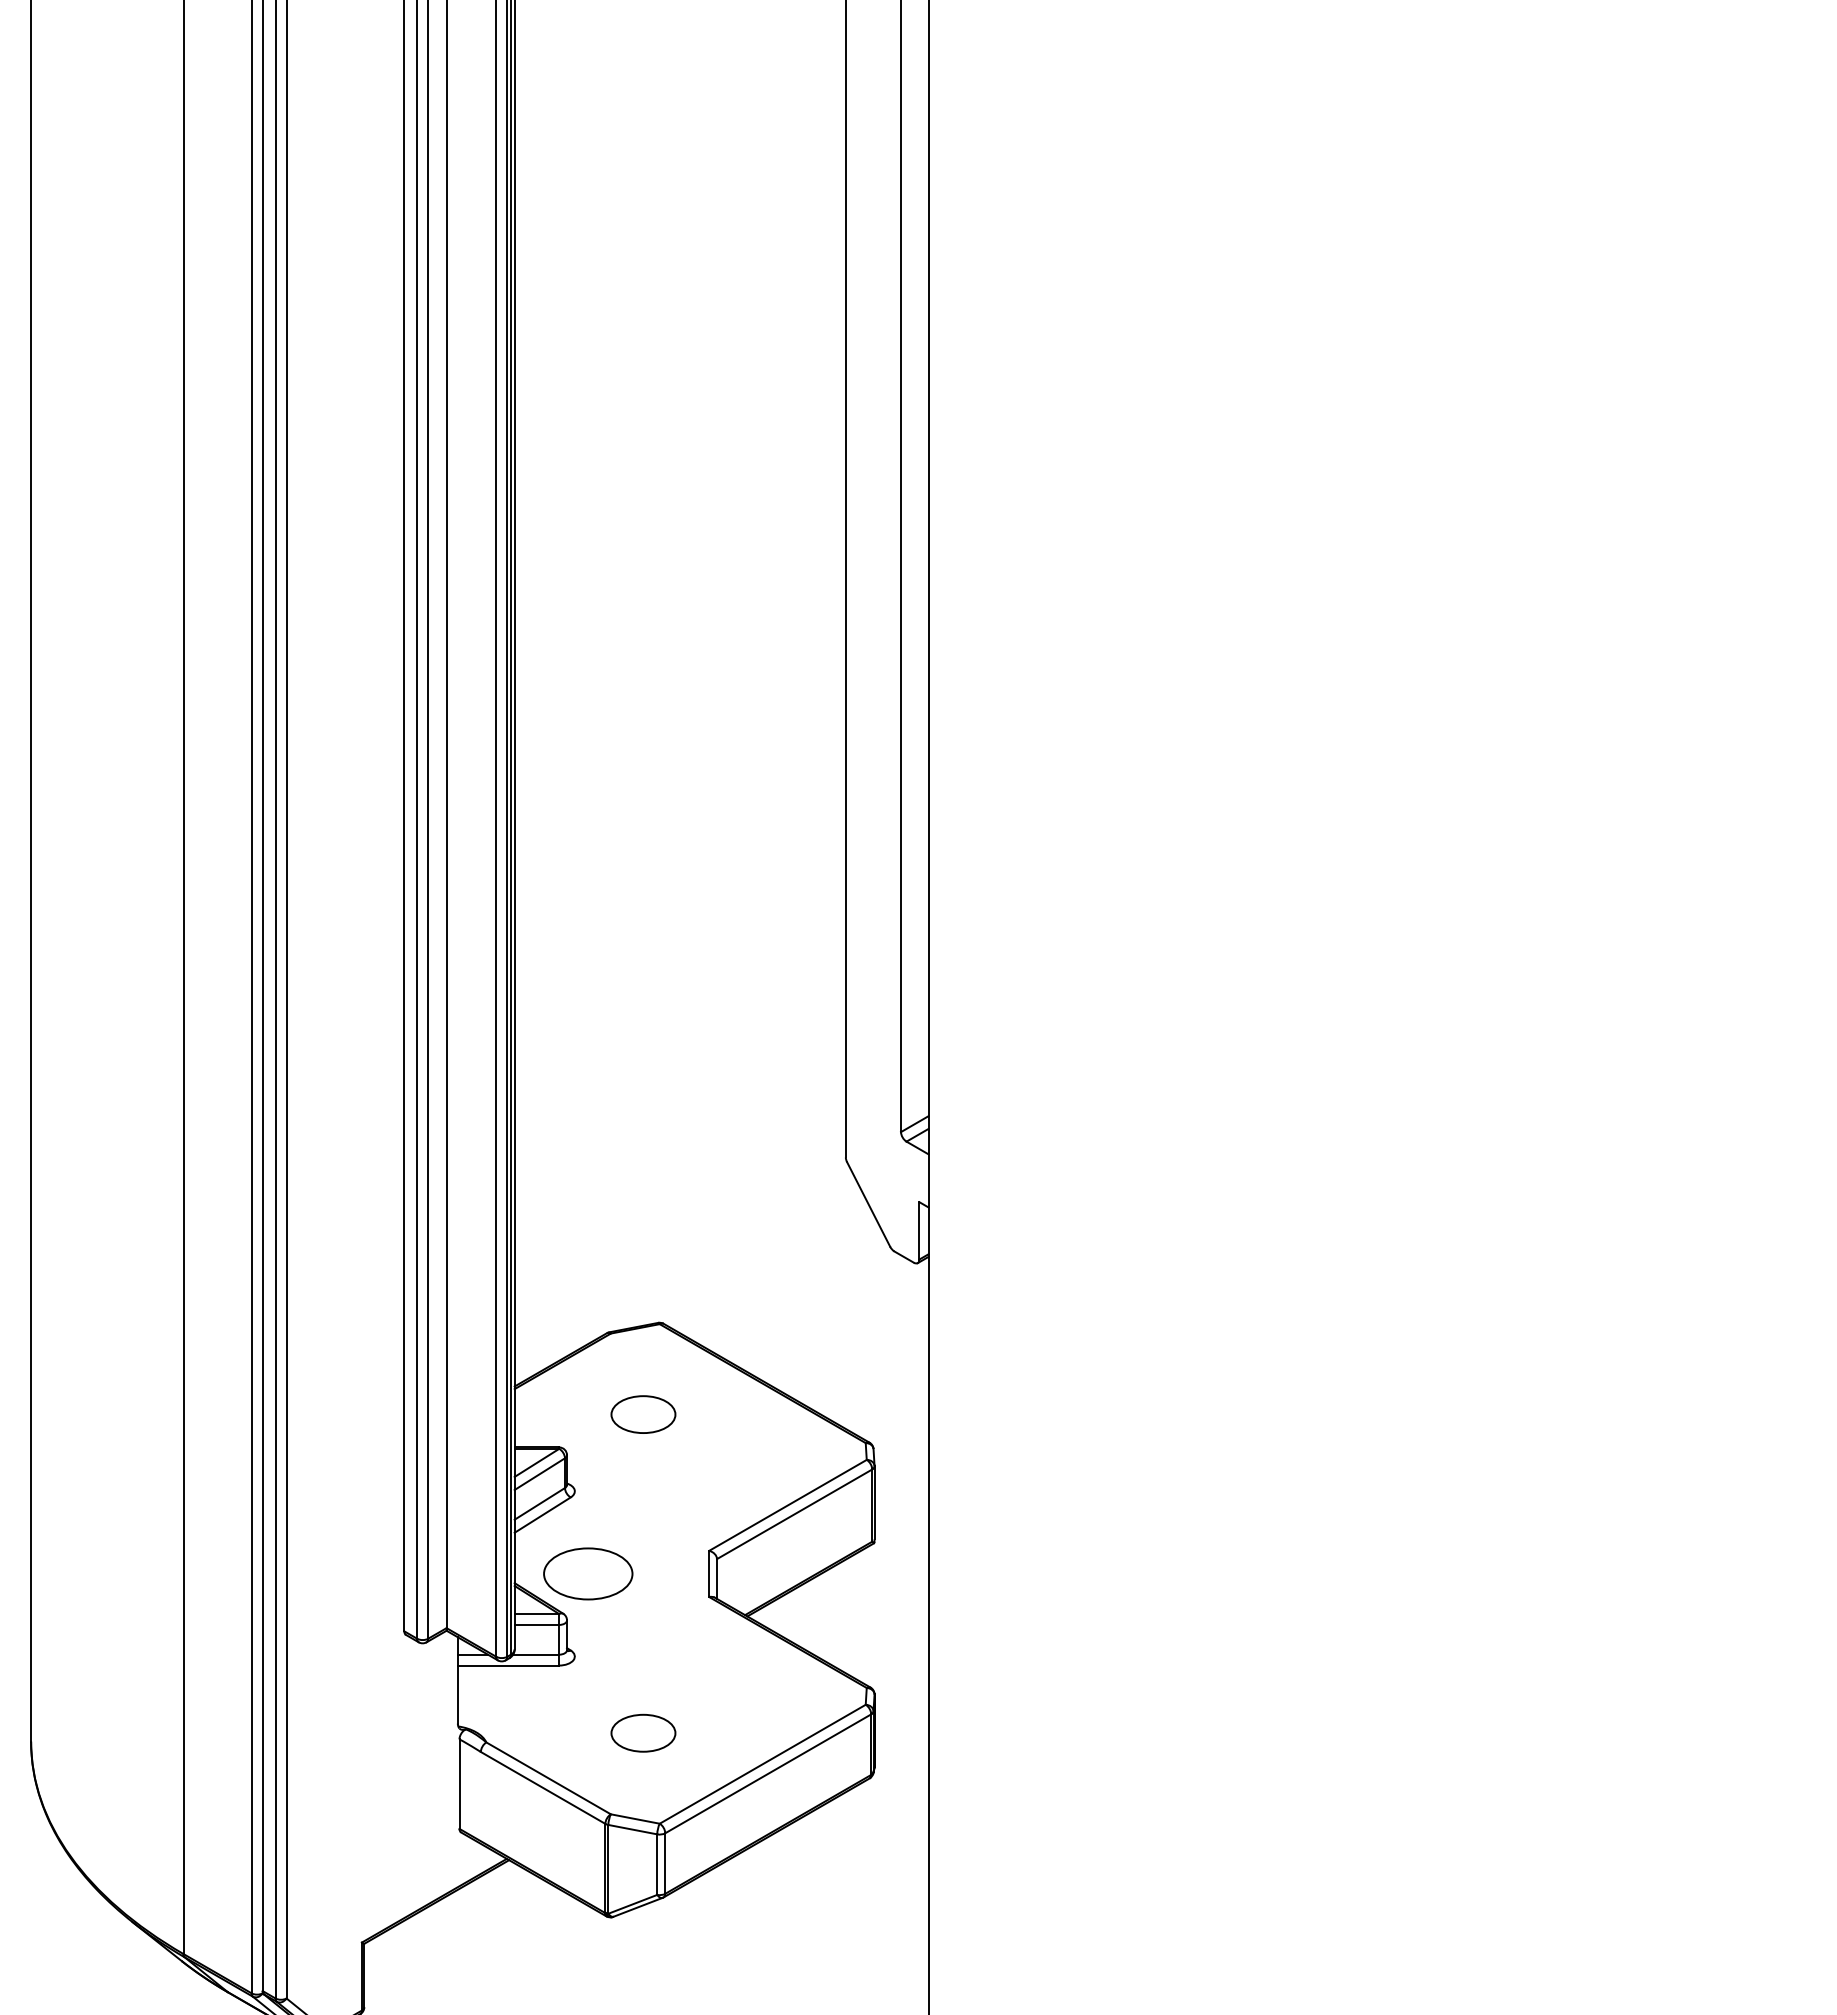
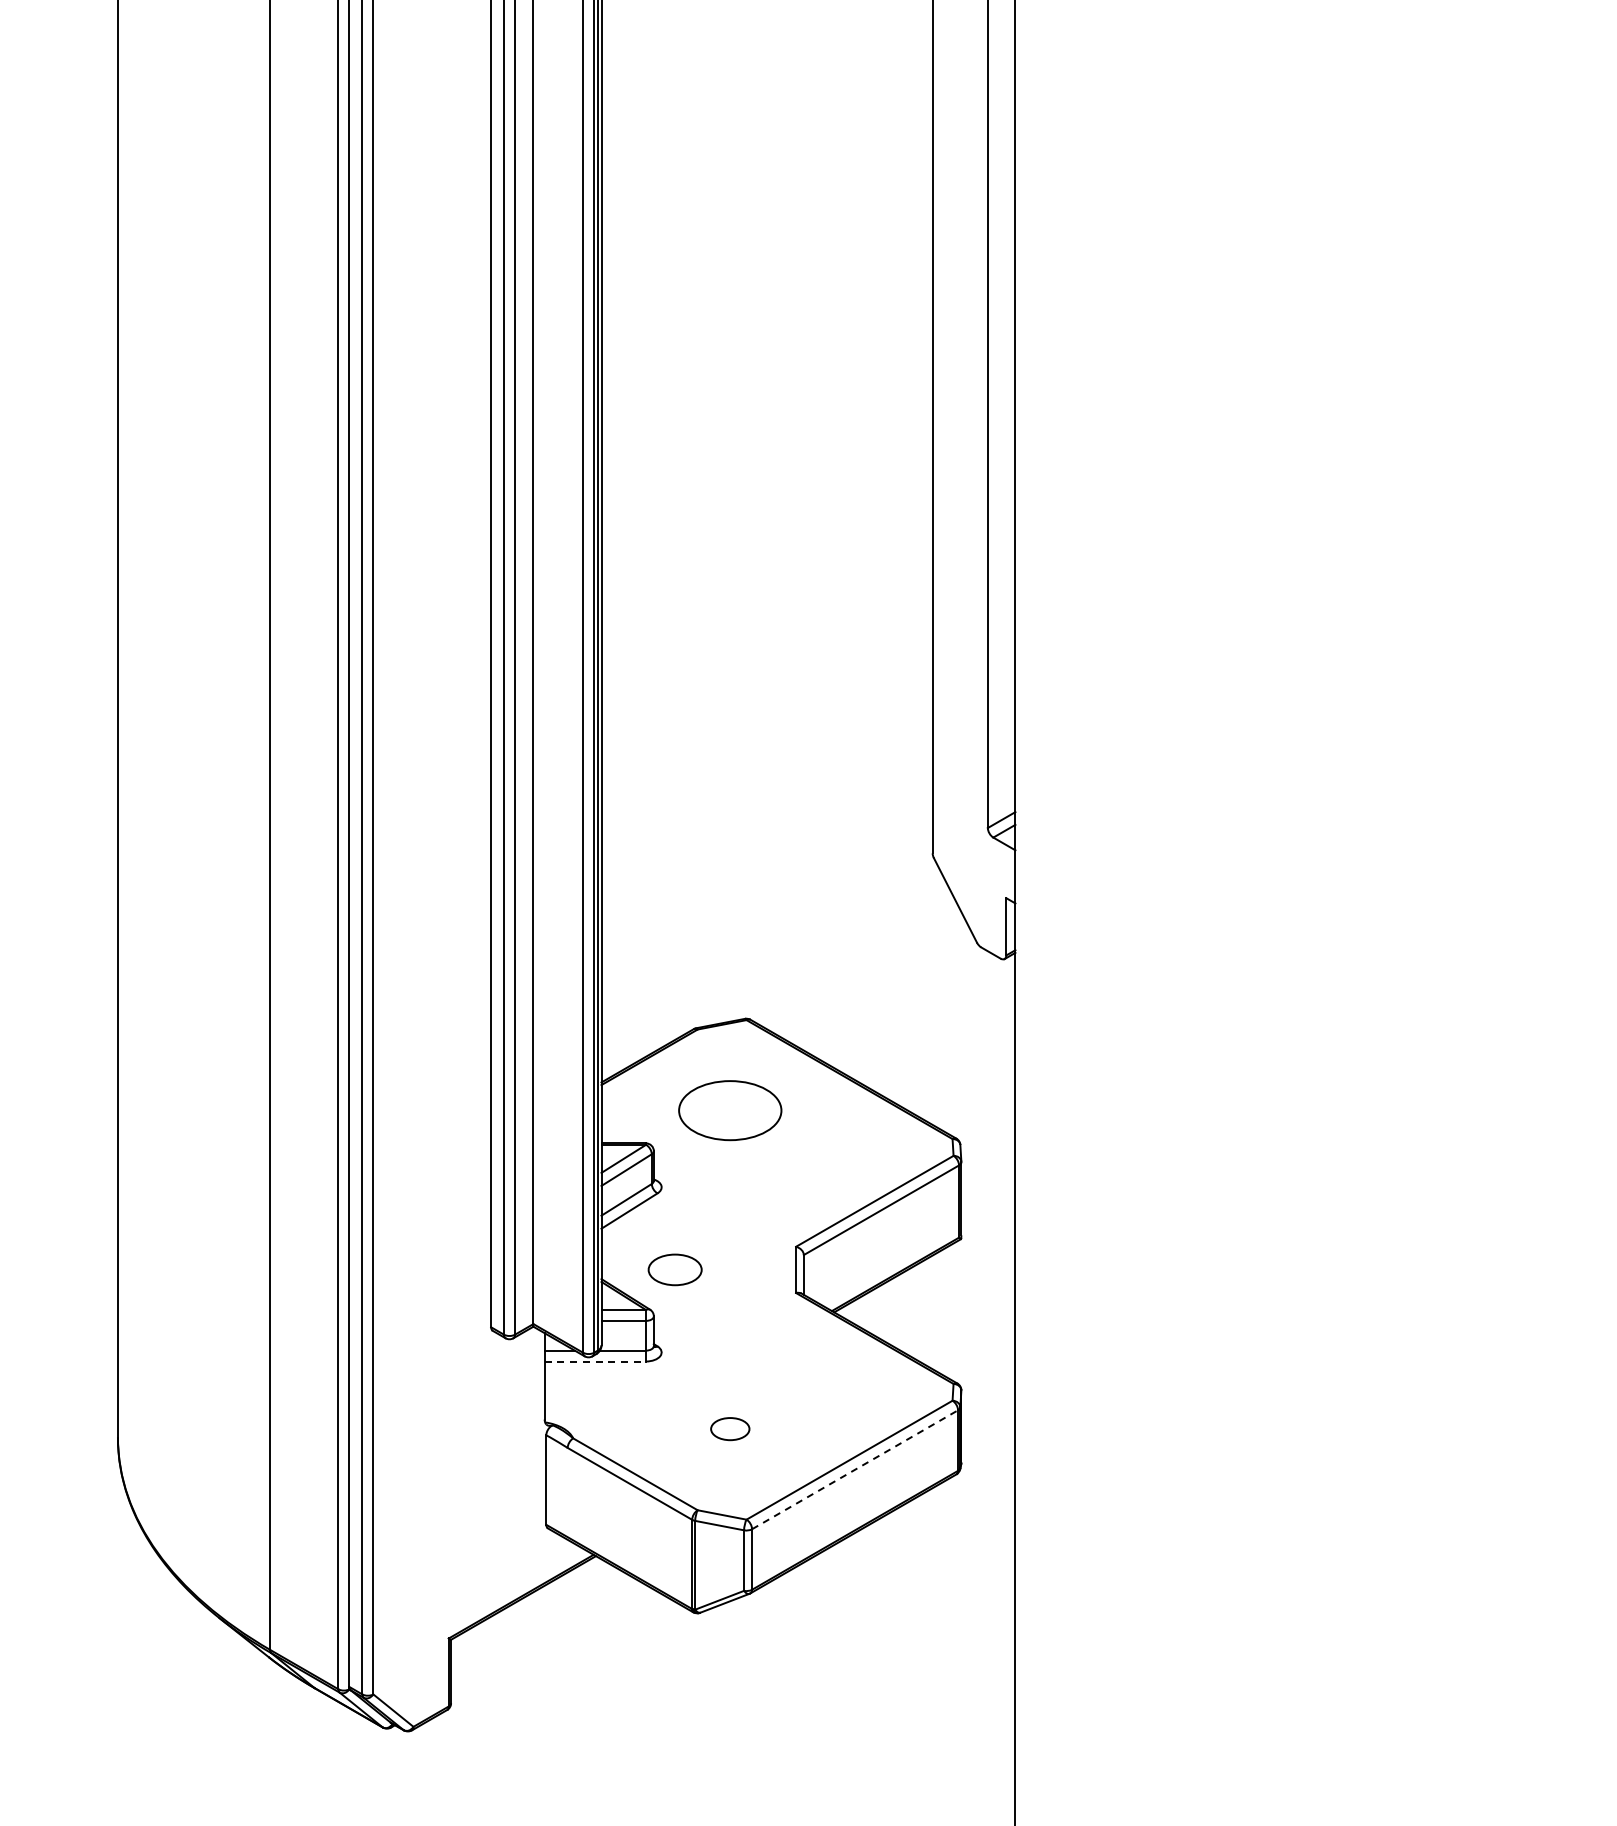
part: (643, 1414) -> (730, 1110), size x1.6
part: (588, 1573) -> (675, 1269), size x0.6
line: (508, 1665) -> (595, 1361), solid -> dashed
part: (643, 1732) -> (730, 1428), size x0.6
line: (768, 1773) -> (855, 1469), solid -> dashed

